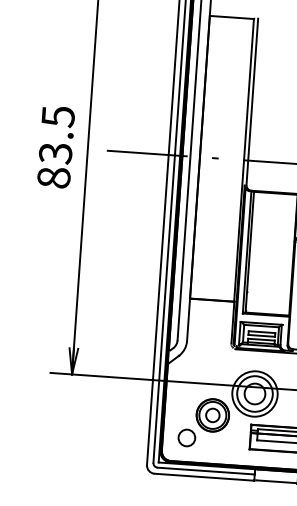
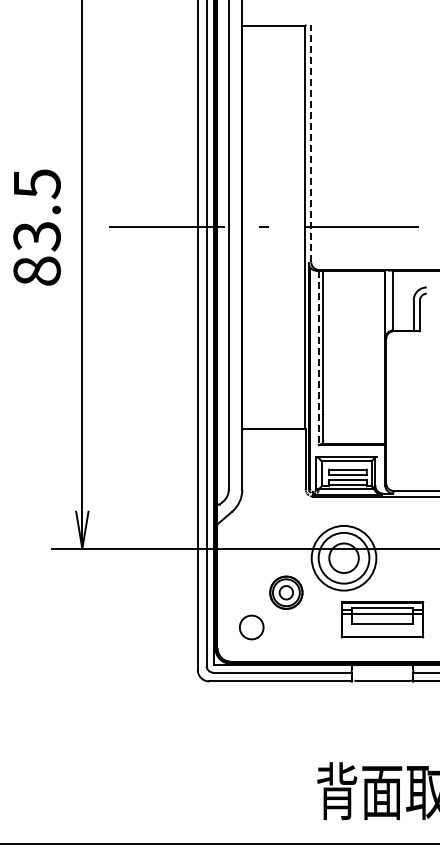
line: (252, 101) -> (311, 143), solid -> dashed
line: (246, 252) -> (318, 358), solid -> dashed
part: (212, 415) -> (286, 592), size x0.7

